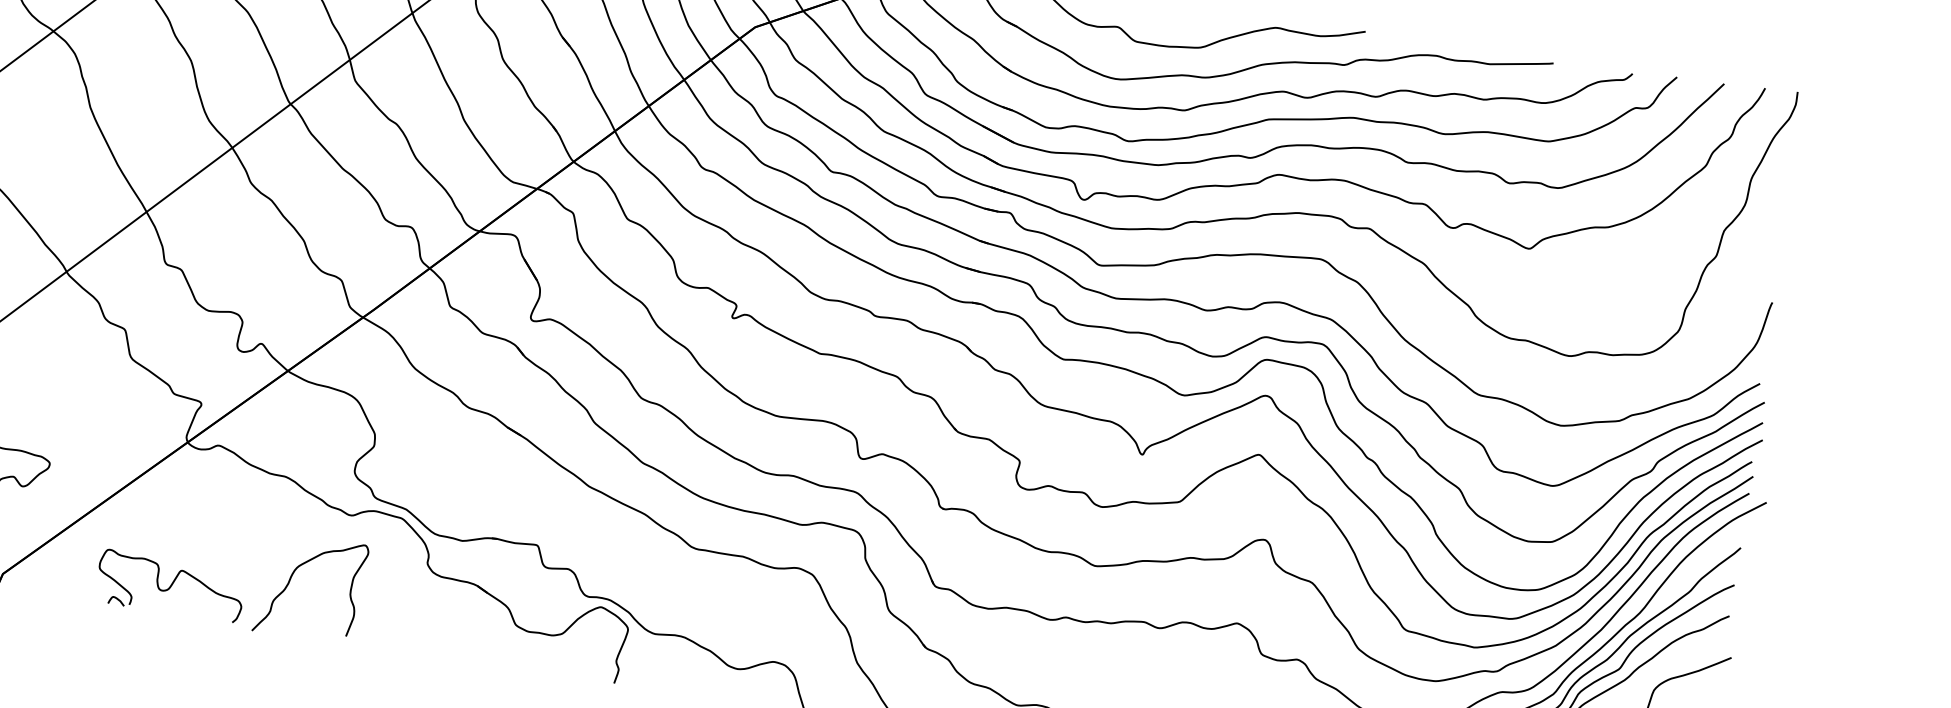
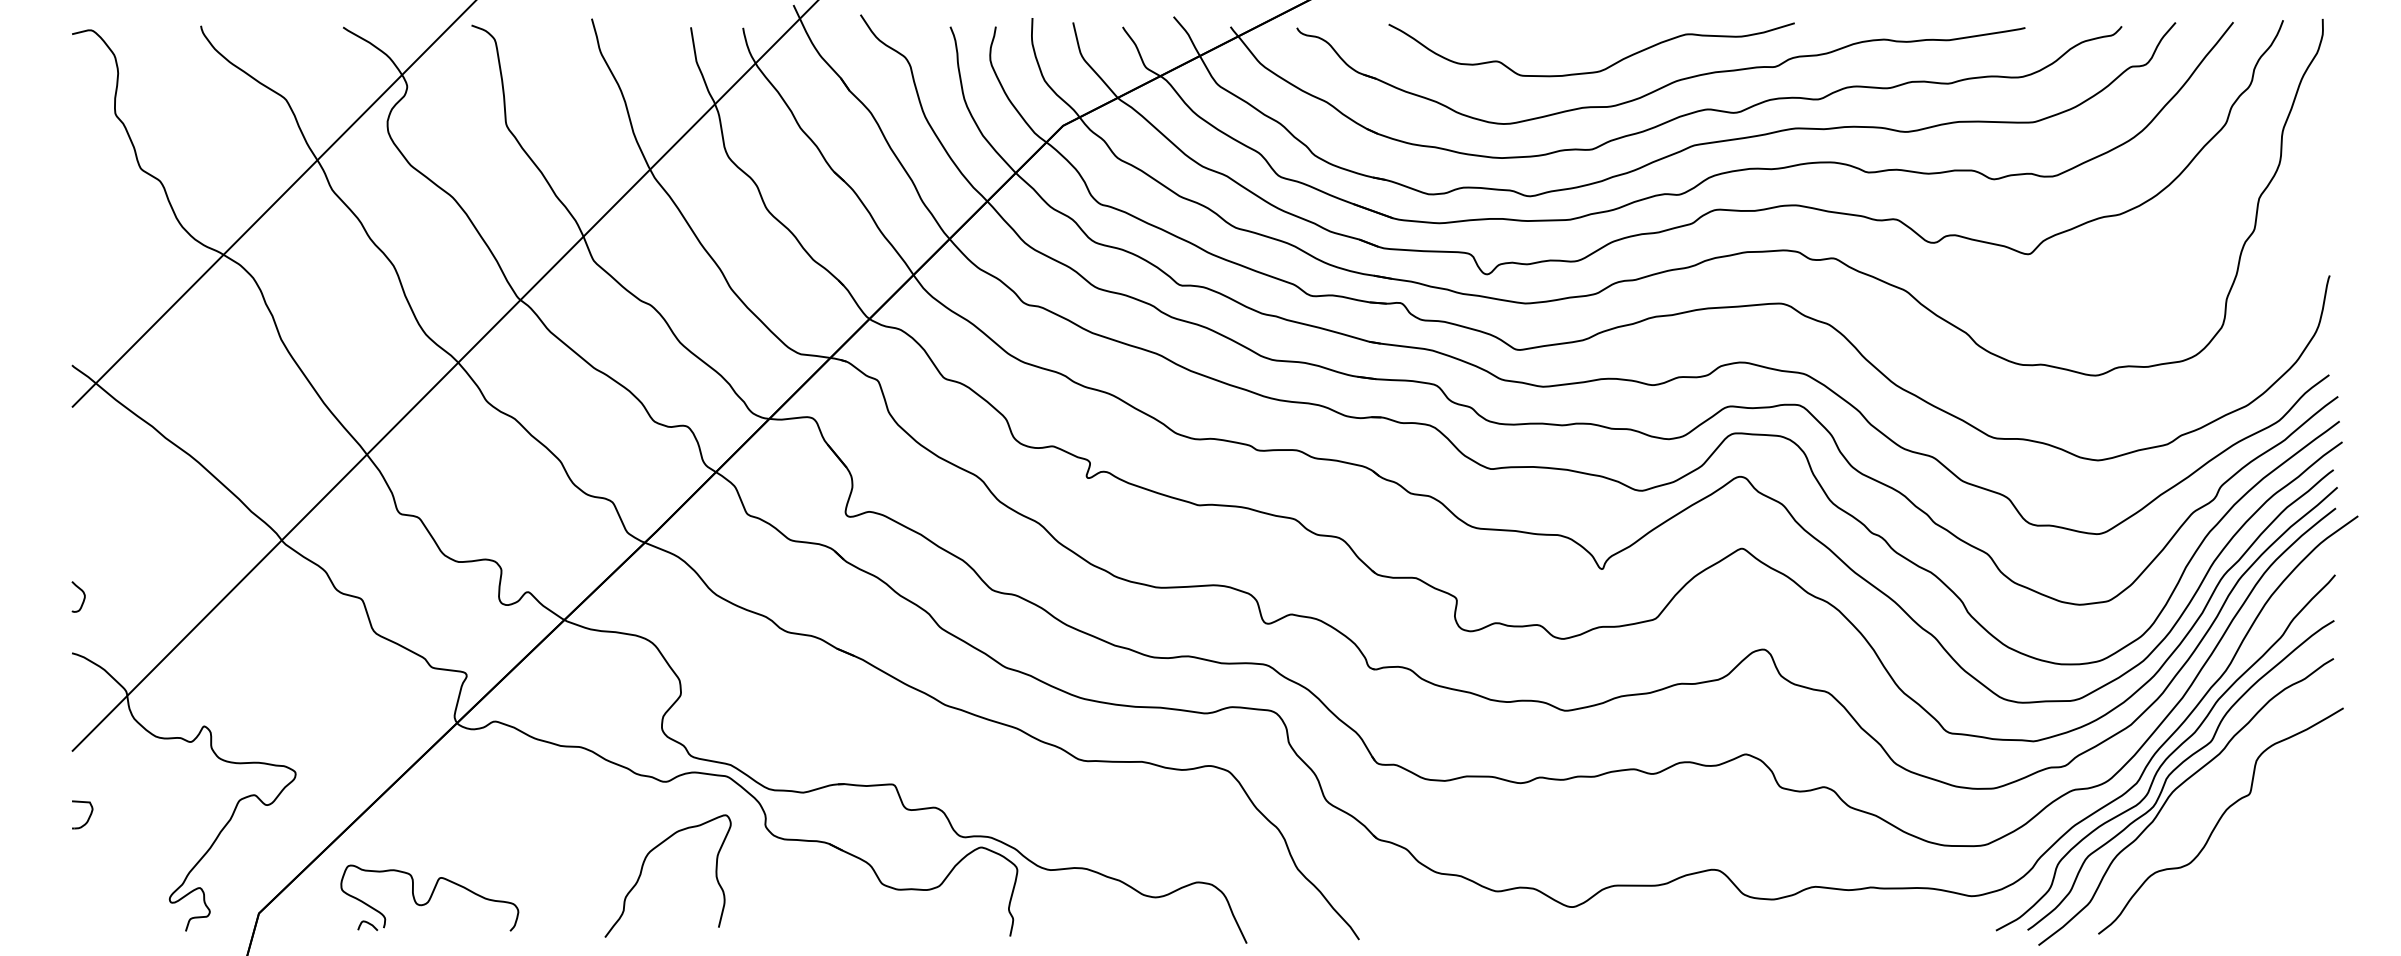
curve: (291, 578) -> (643, 867), moved
part: (170, 585) -> (429, 897), moved

